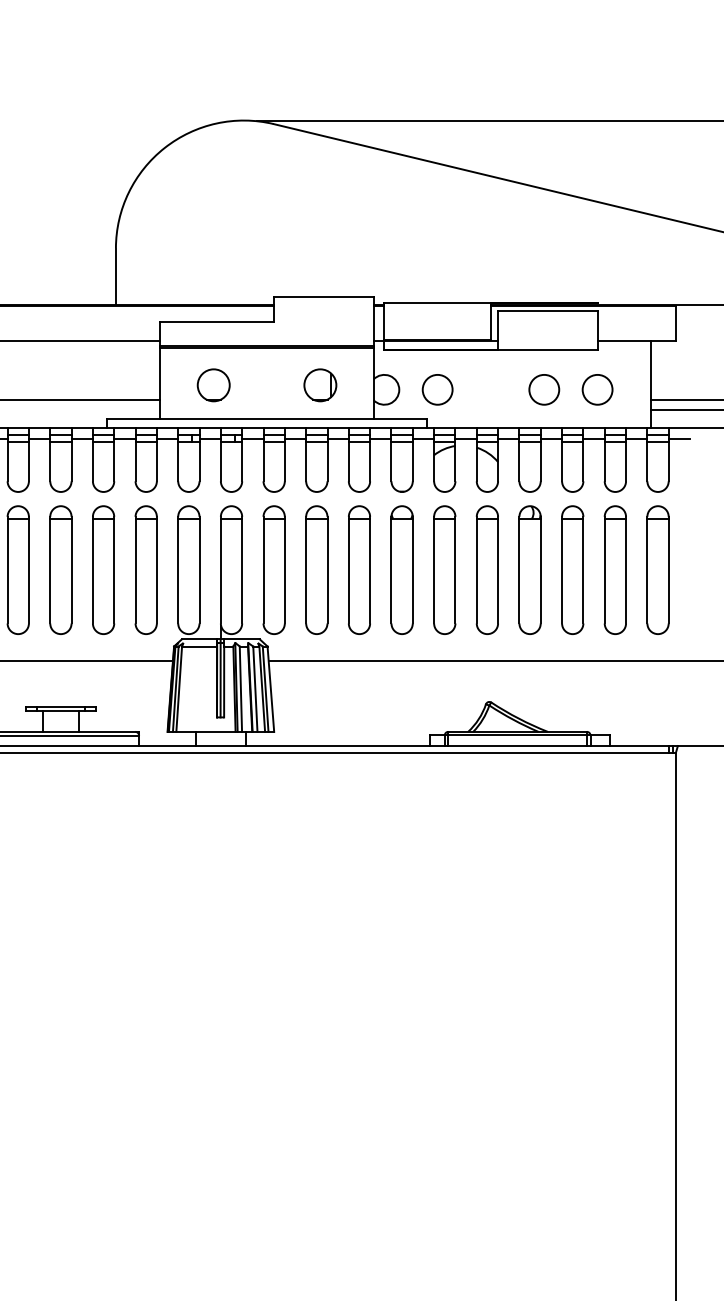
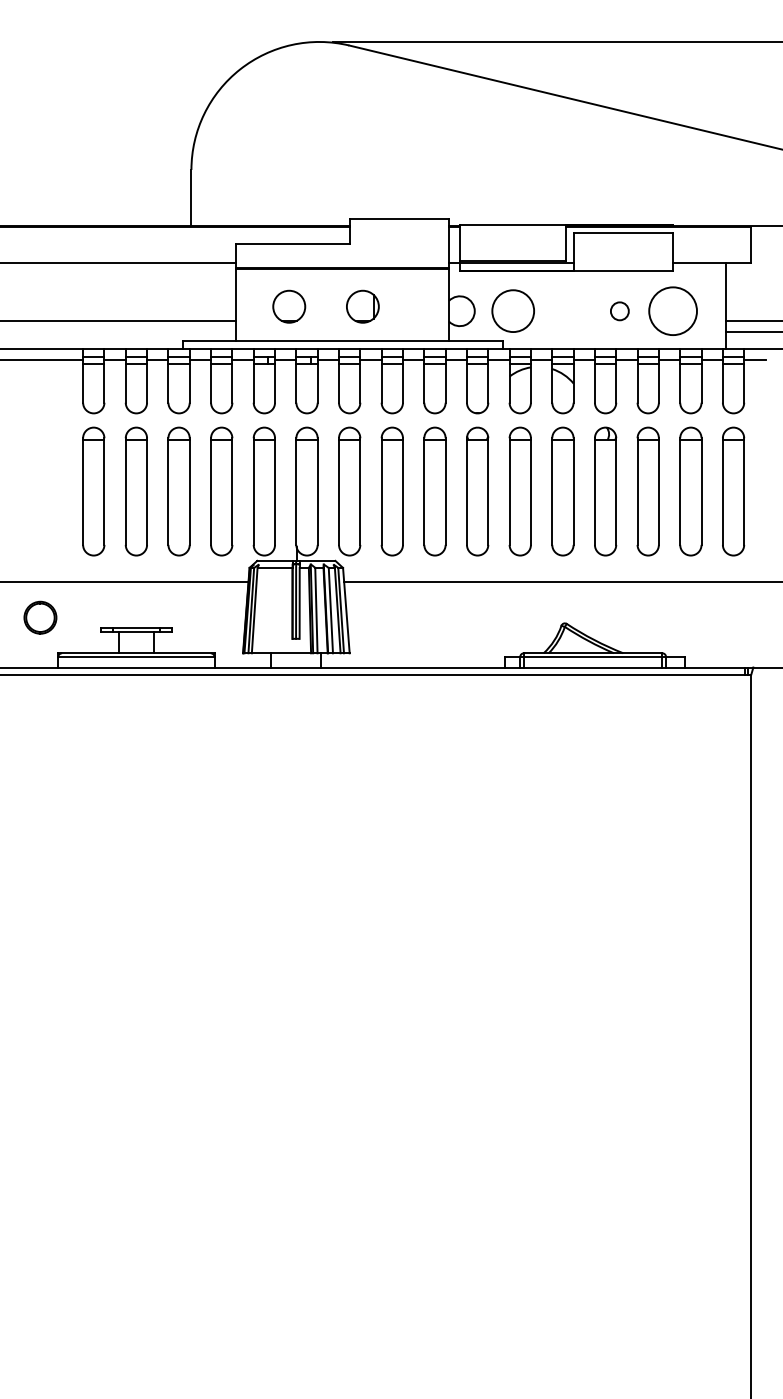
part: (320, 385) -> (362, 306), moved
circle: (437, 390) -> (512, 311), size x1.4
circle: (544, 390) -> (619, 311), size x0.6
circle: (598, 390) -> (673, 311), size x1.6

